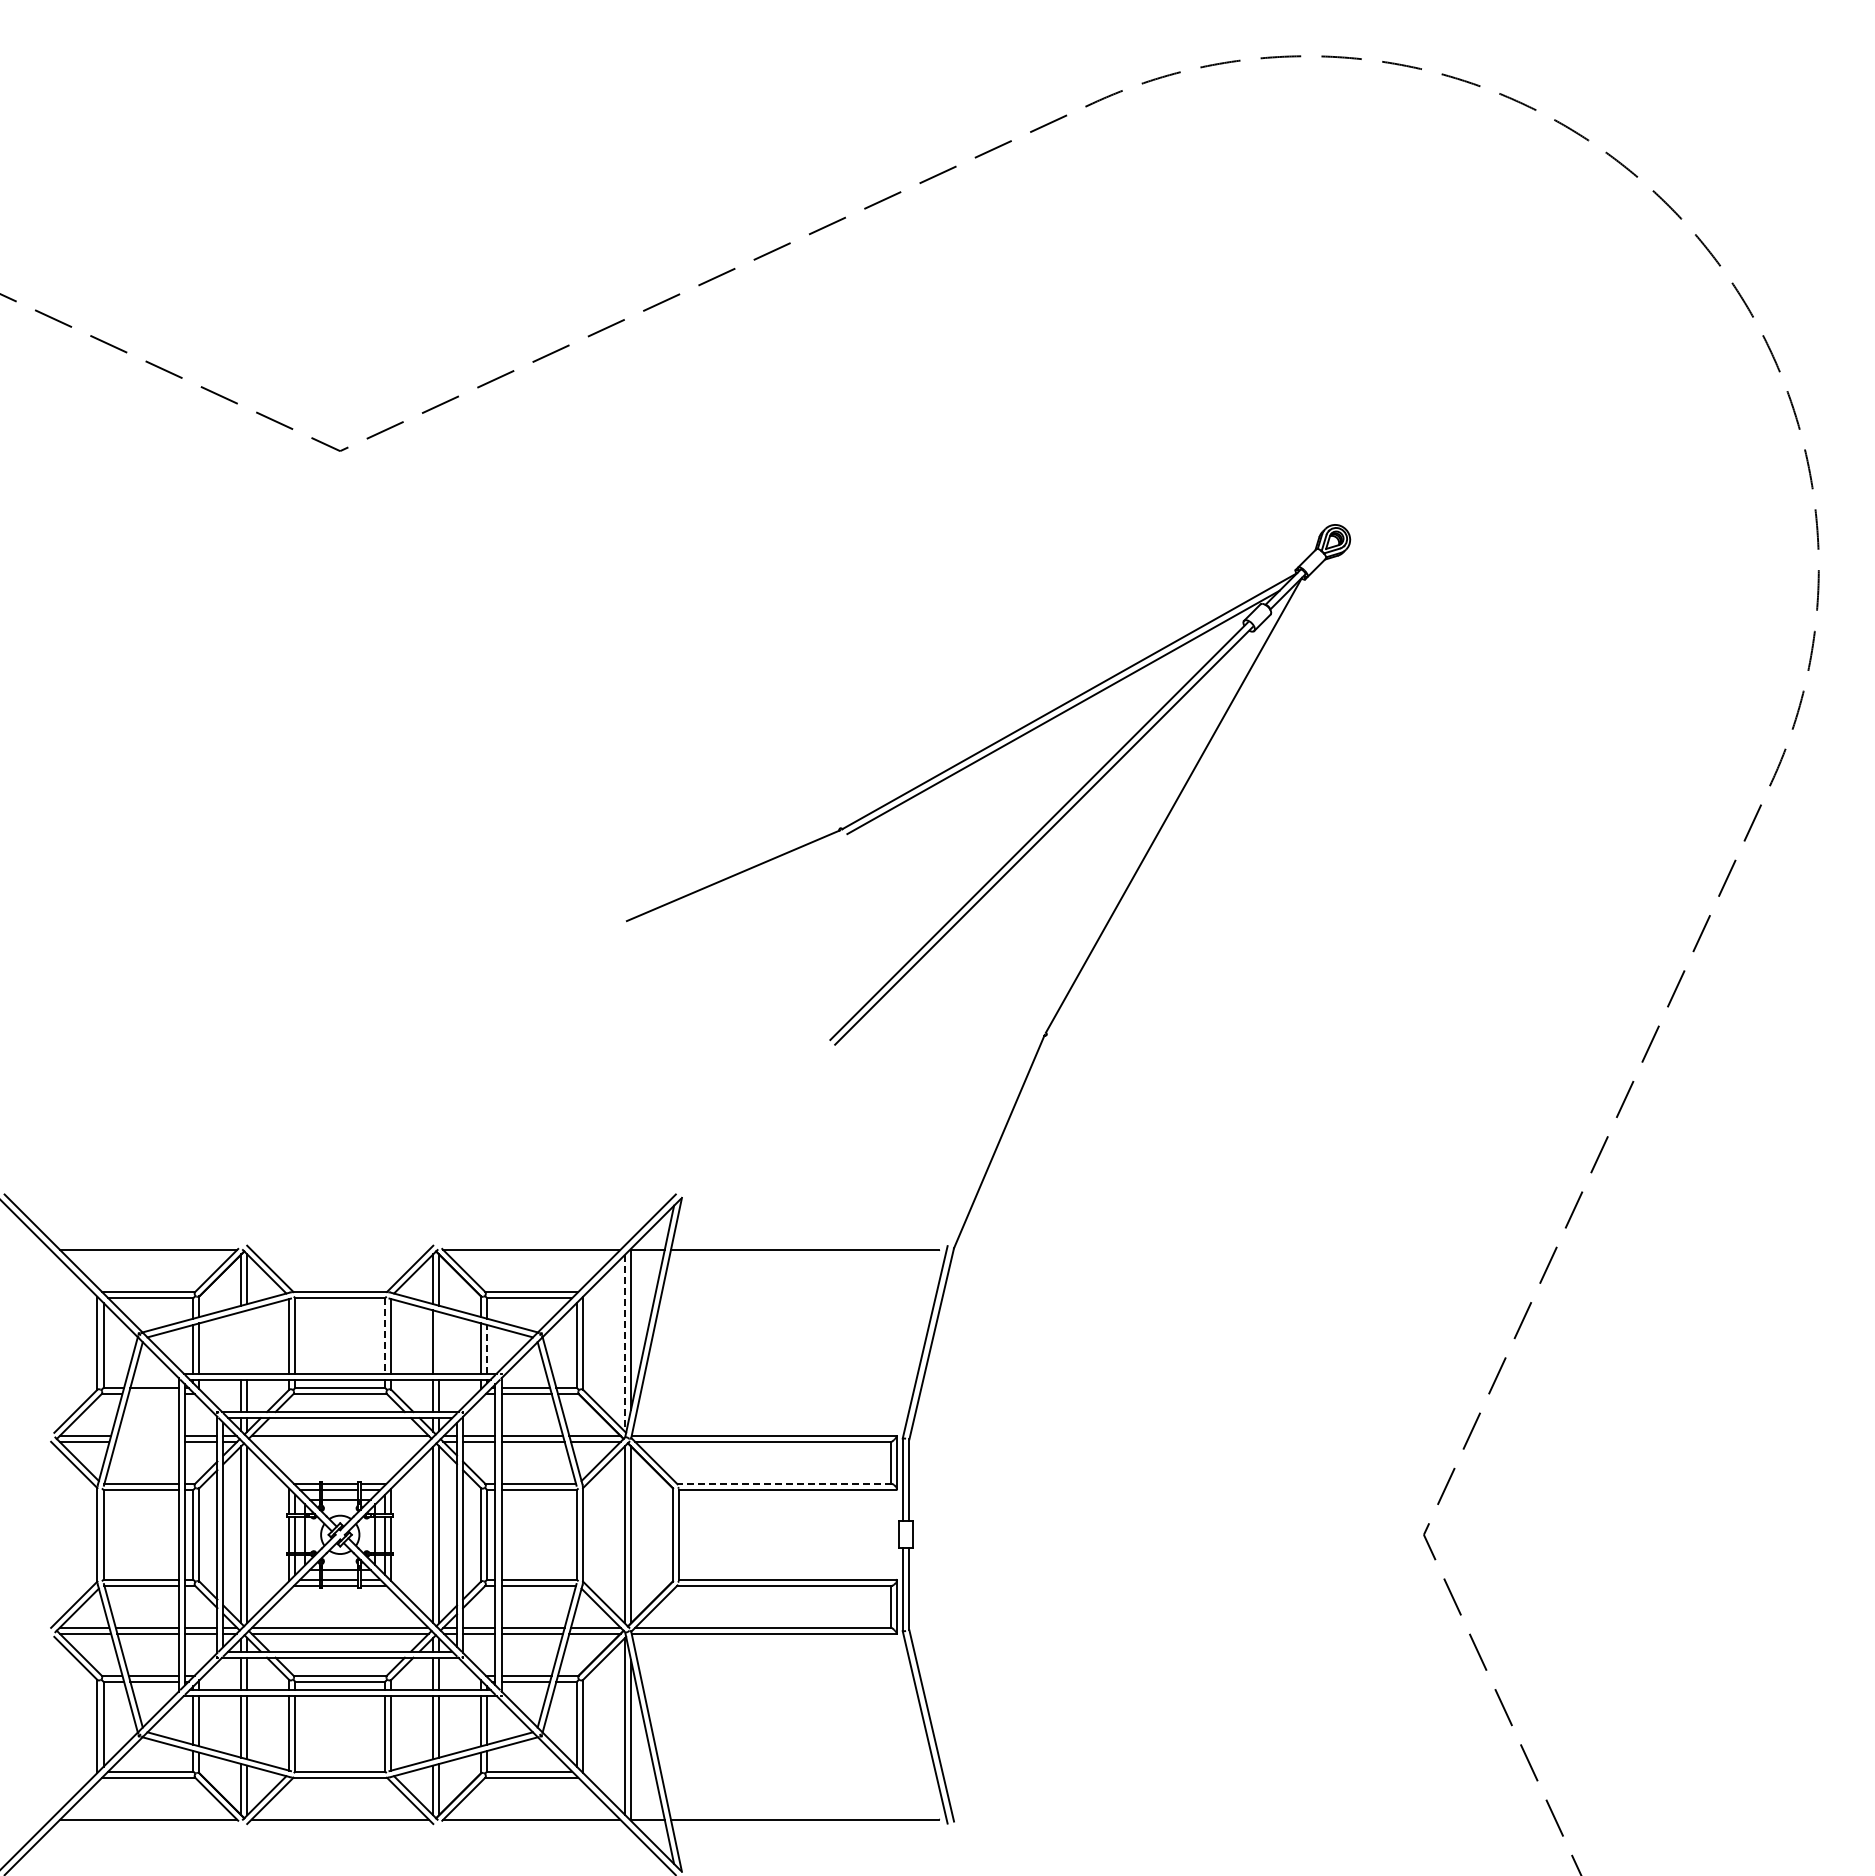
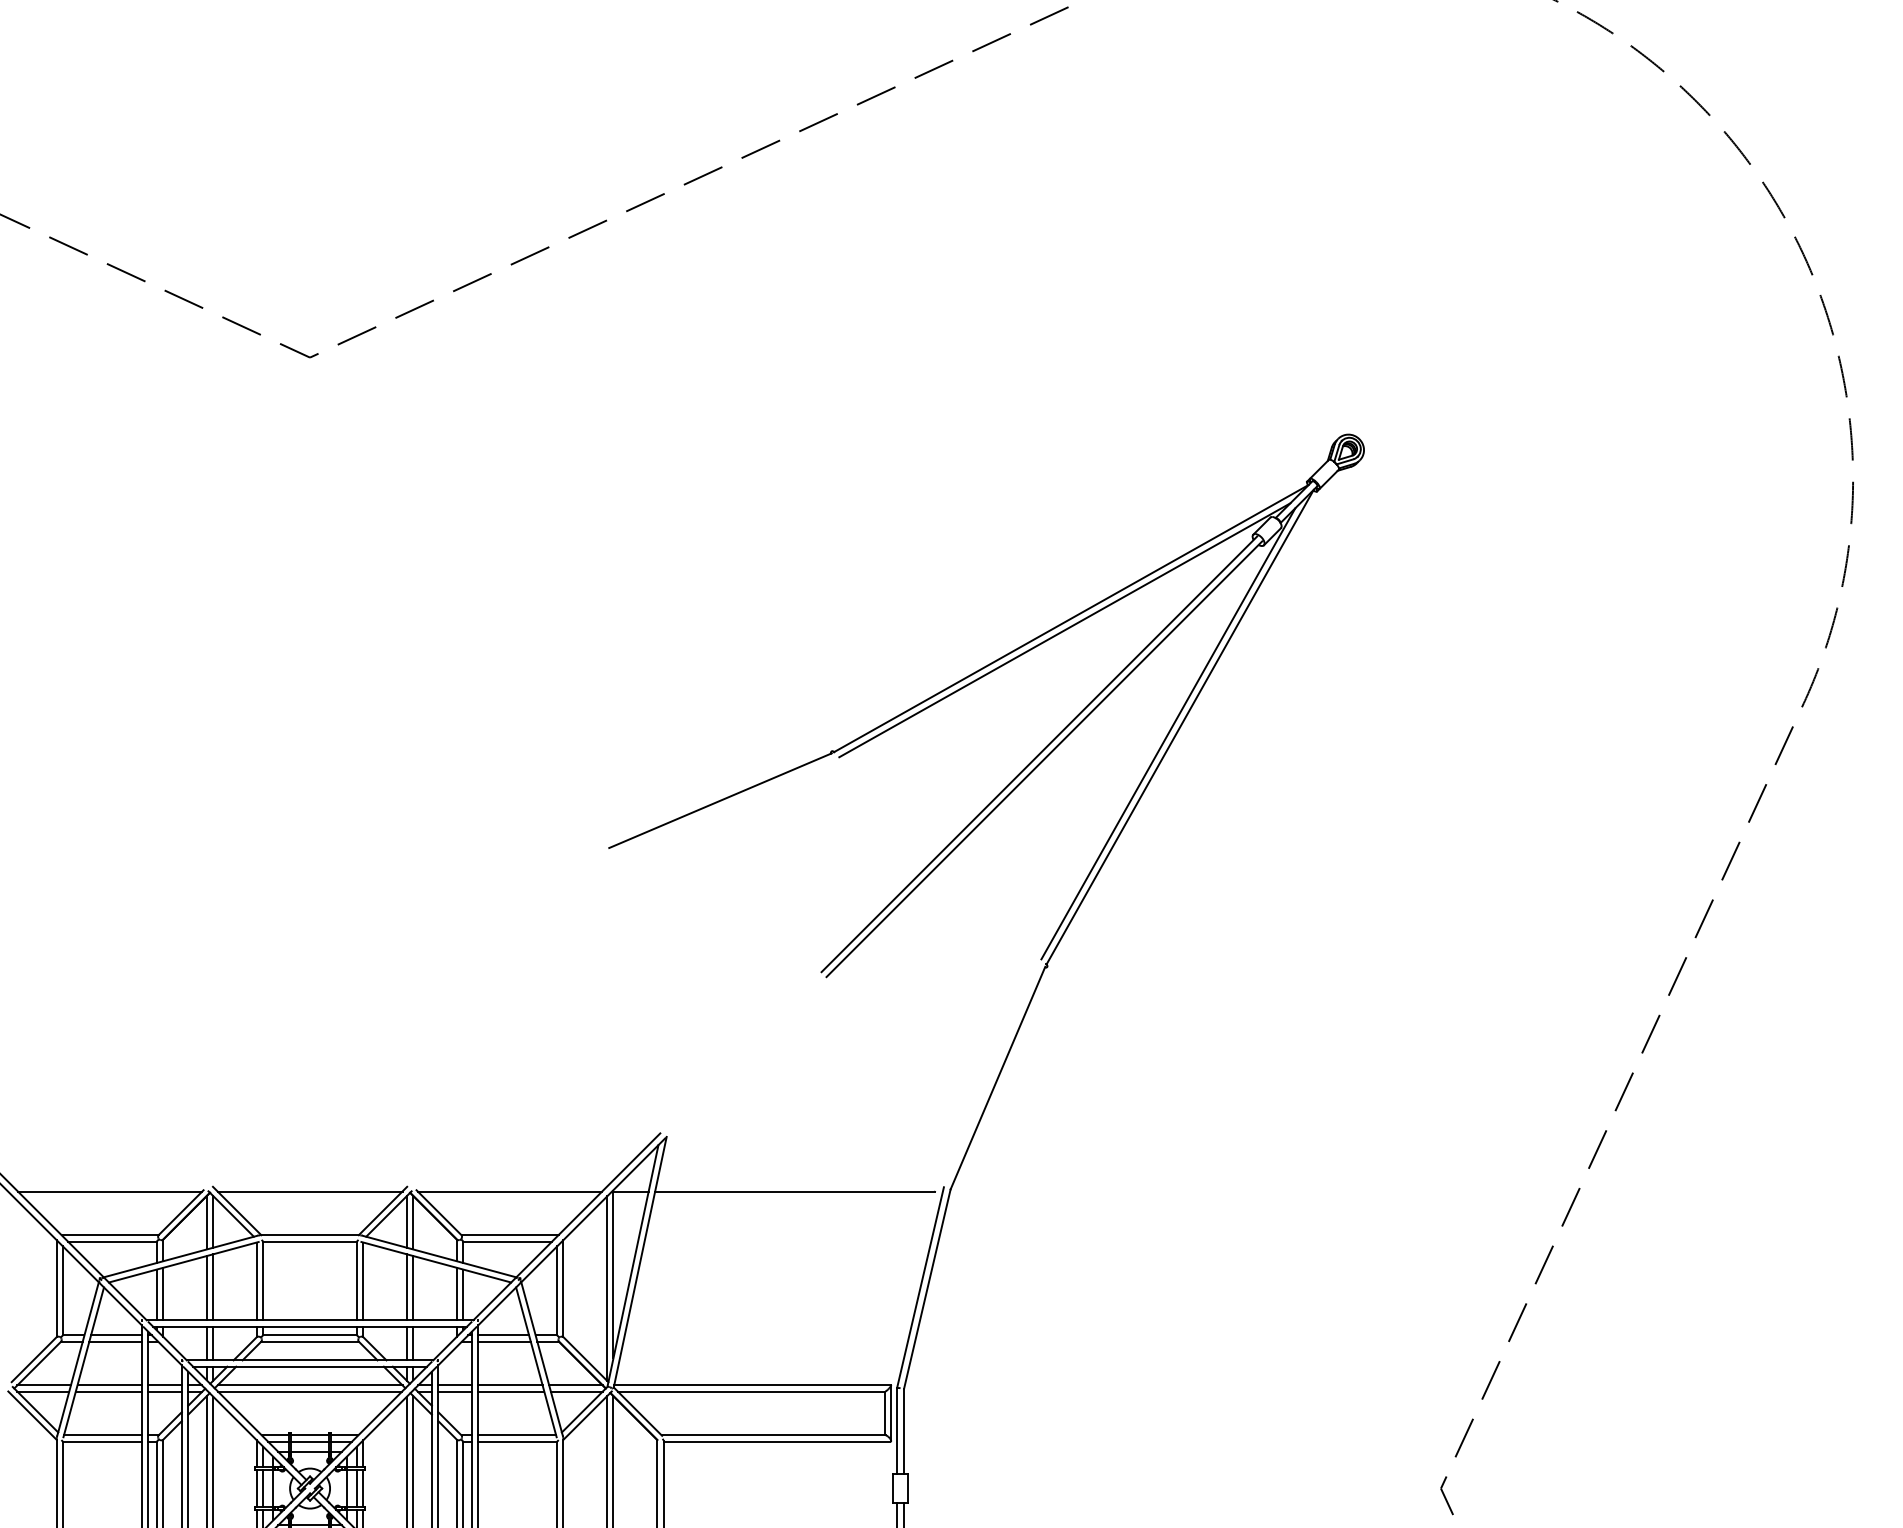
line: (1162, 811) -> (1168, 733), added
line: (339, 1250) -> (309, 1191), added
line: (385, 1335) -> (357, 1280), dashed -> solid
line: (247, 1341) -> (213, 1286), added
line: (241, 1342) -> (207, 1287), added
line: (439, 1342) -> (413, 1287), added
line: (624, 1343) -> (606, 1288), dashed -> solid
line: (487, 1348) -> (463, 1294), dashed -> solid
line: (153, 1394) -> (115, 1342), added
line: (147, 1435) -> (108, 1384), added
line: (146, 1442) -> (107, 1392), added
line: (340, 1442) -> (310, 1392), added
line: (783, 1483) -> (772, 1434), dashed -> solid

